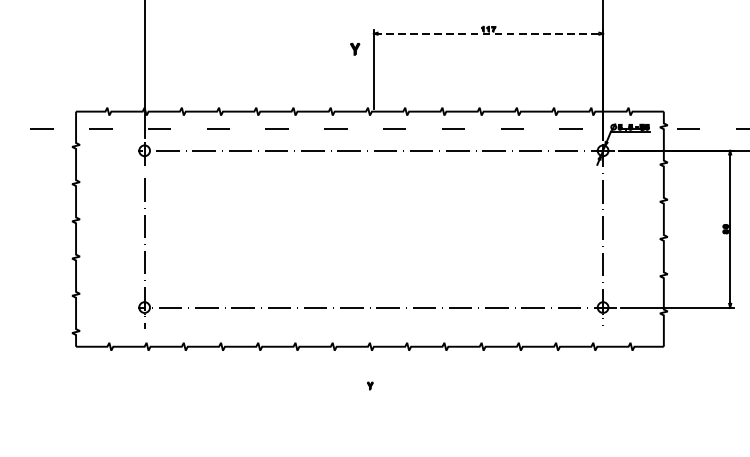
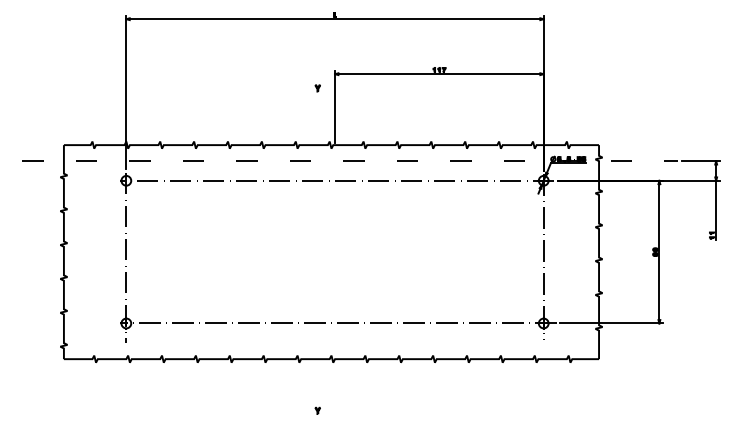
line: (488, 34) -> (439, 74), dashed -> solid
part: (354, 49) -> (317, 88), size x0.62
part: (369, 385) -> (317, 410), moved

